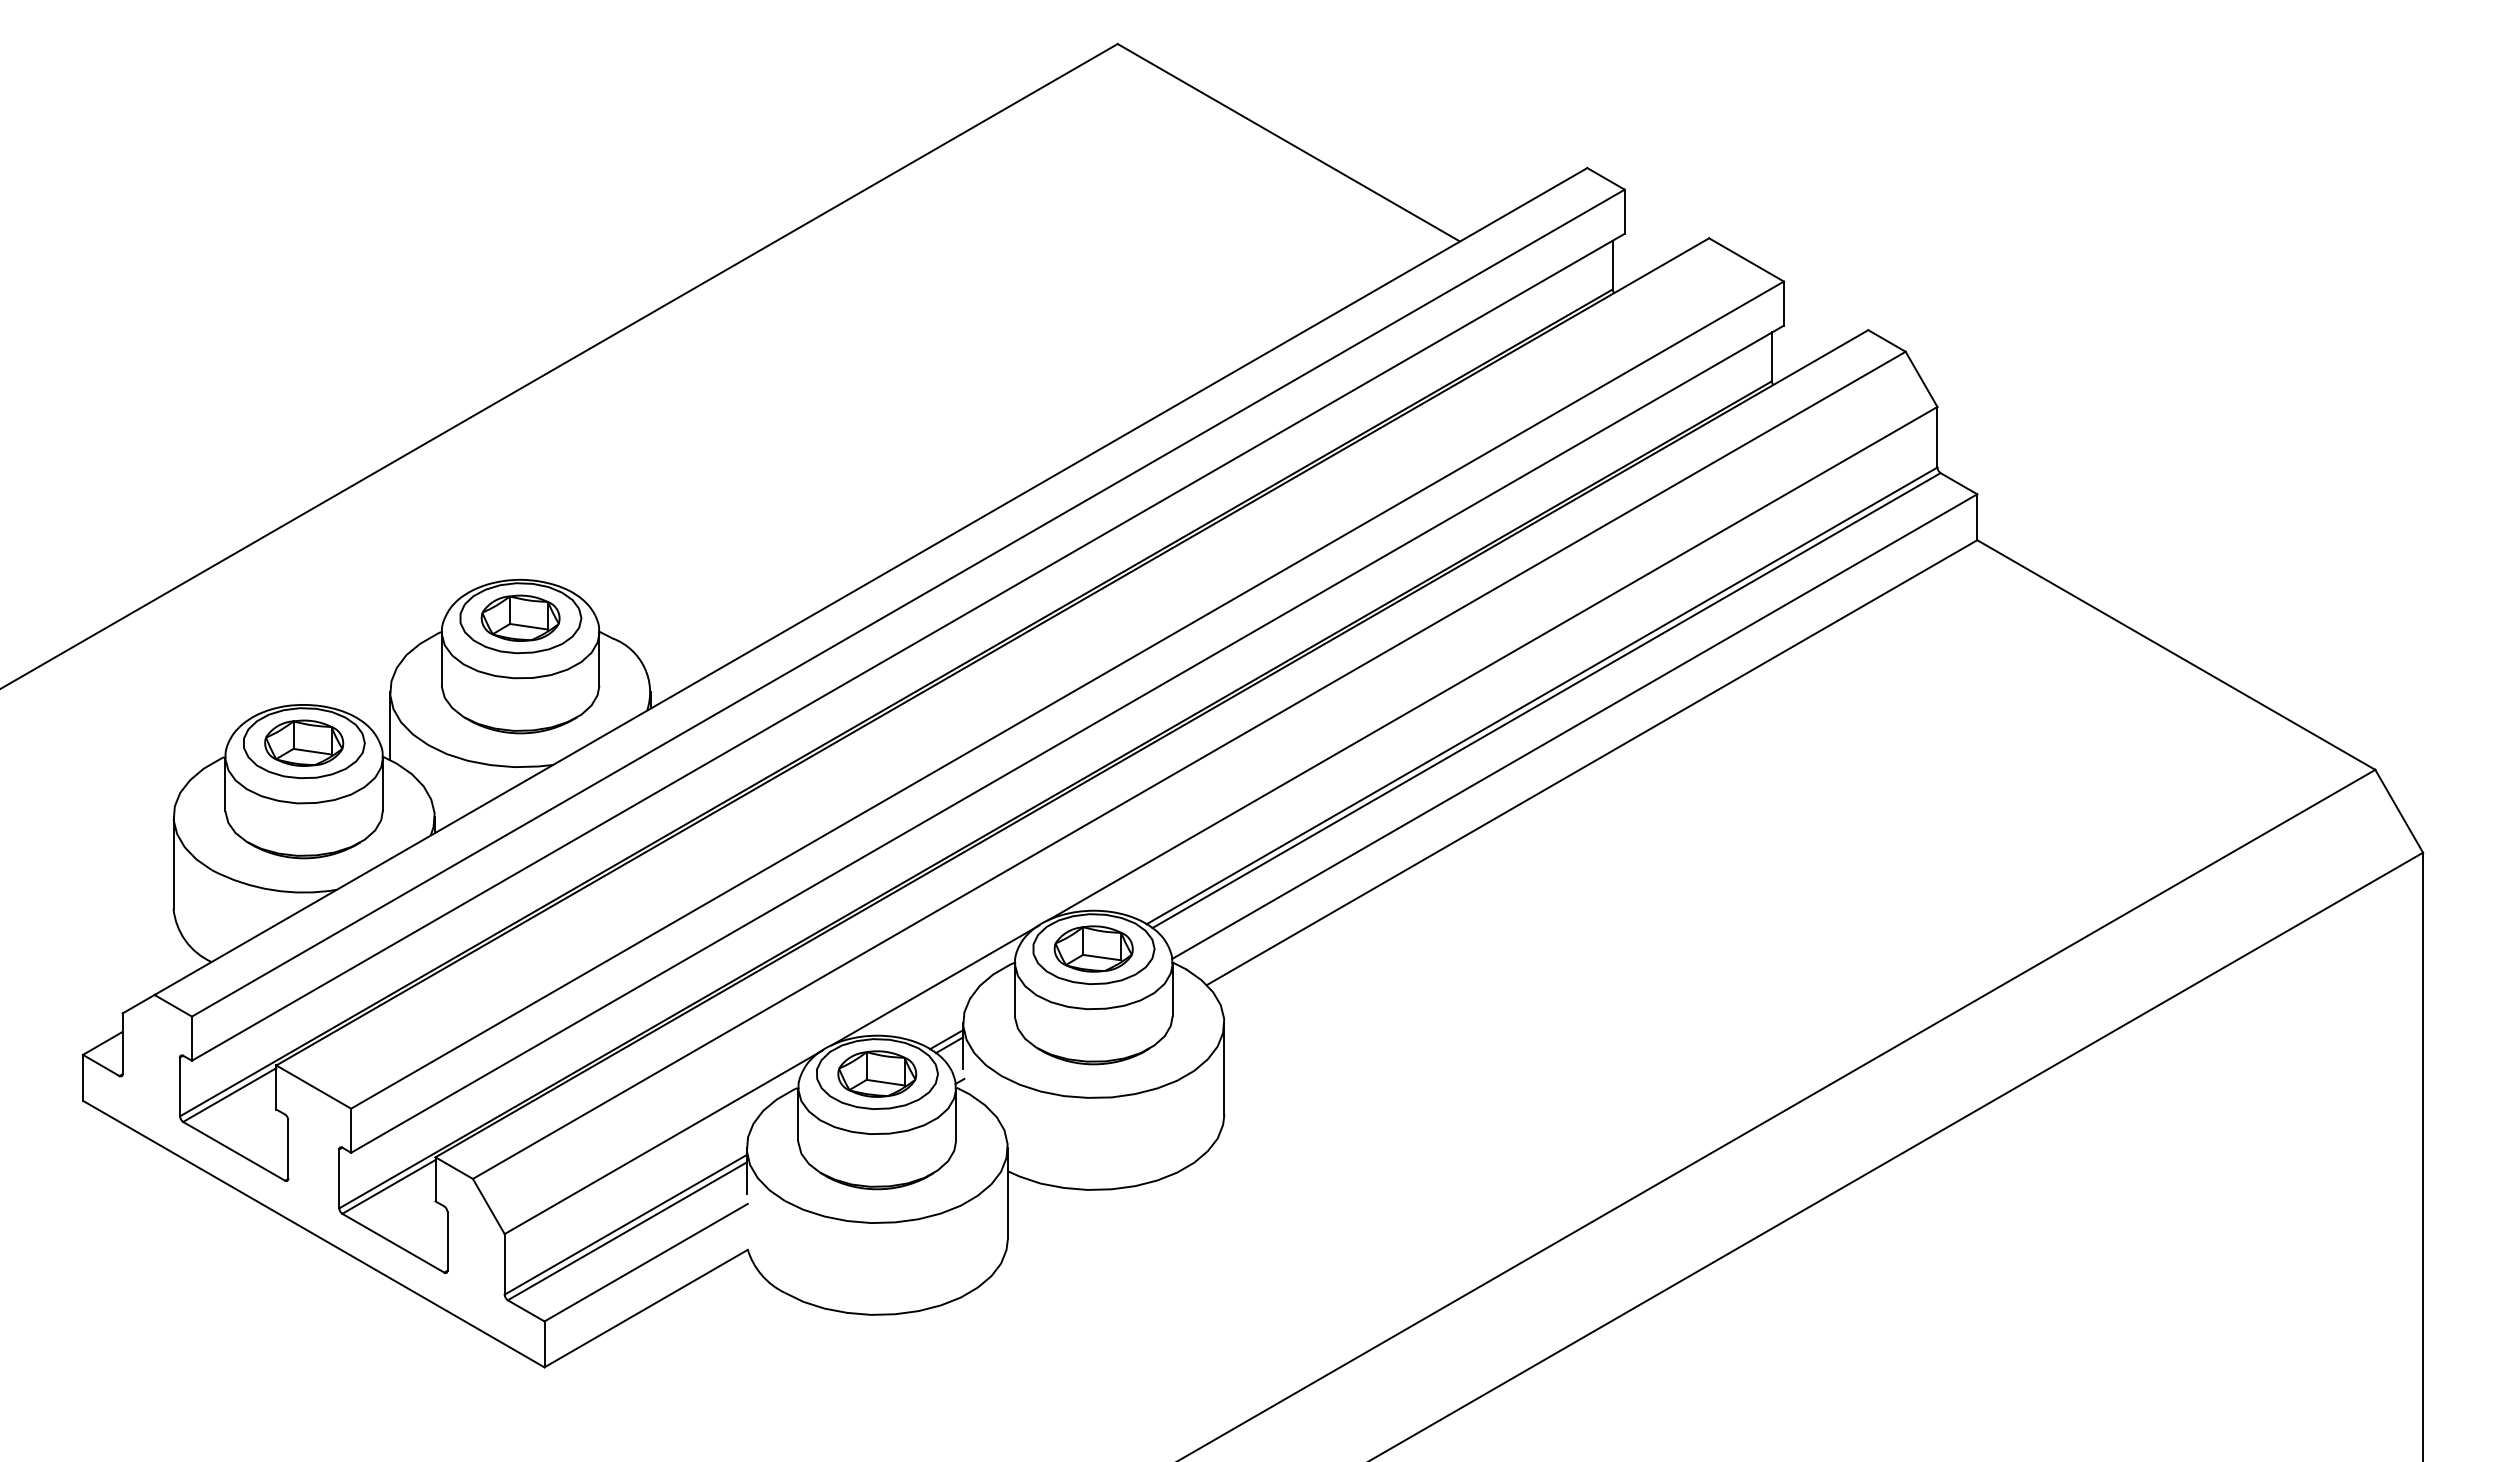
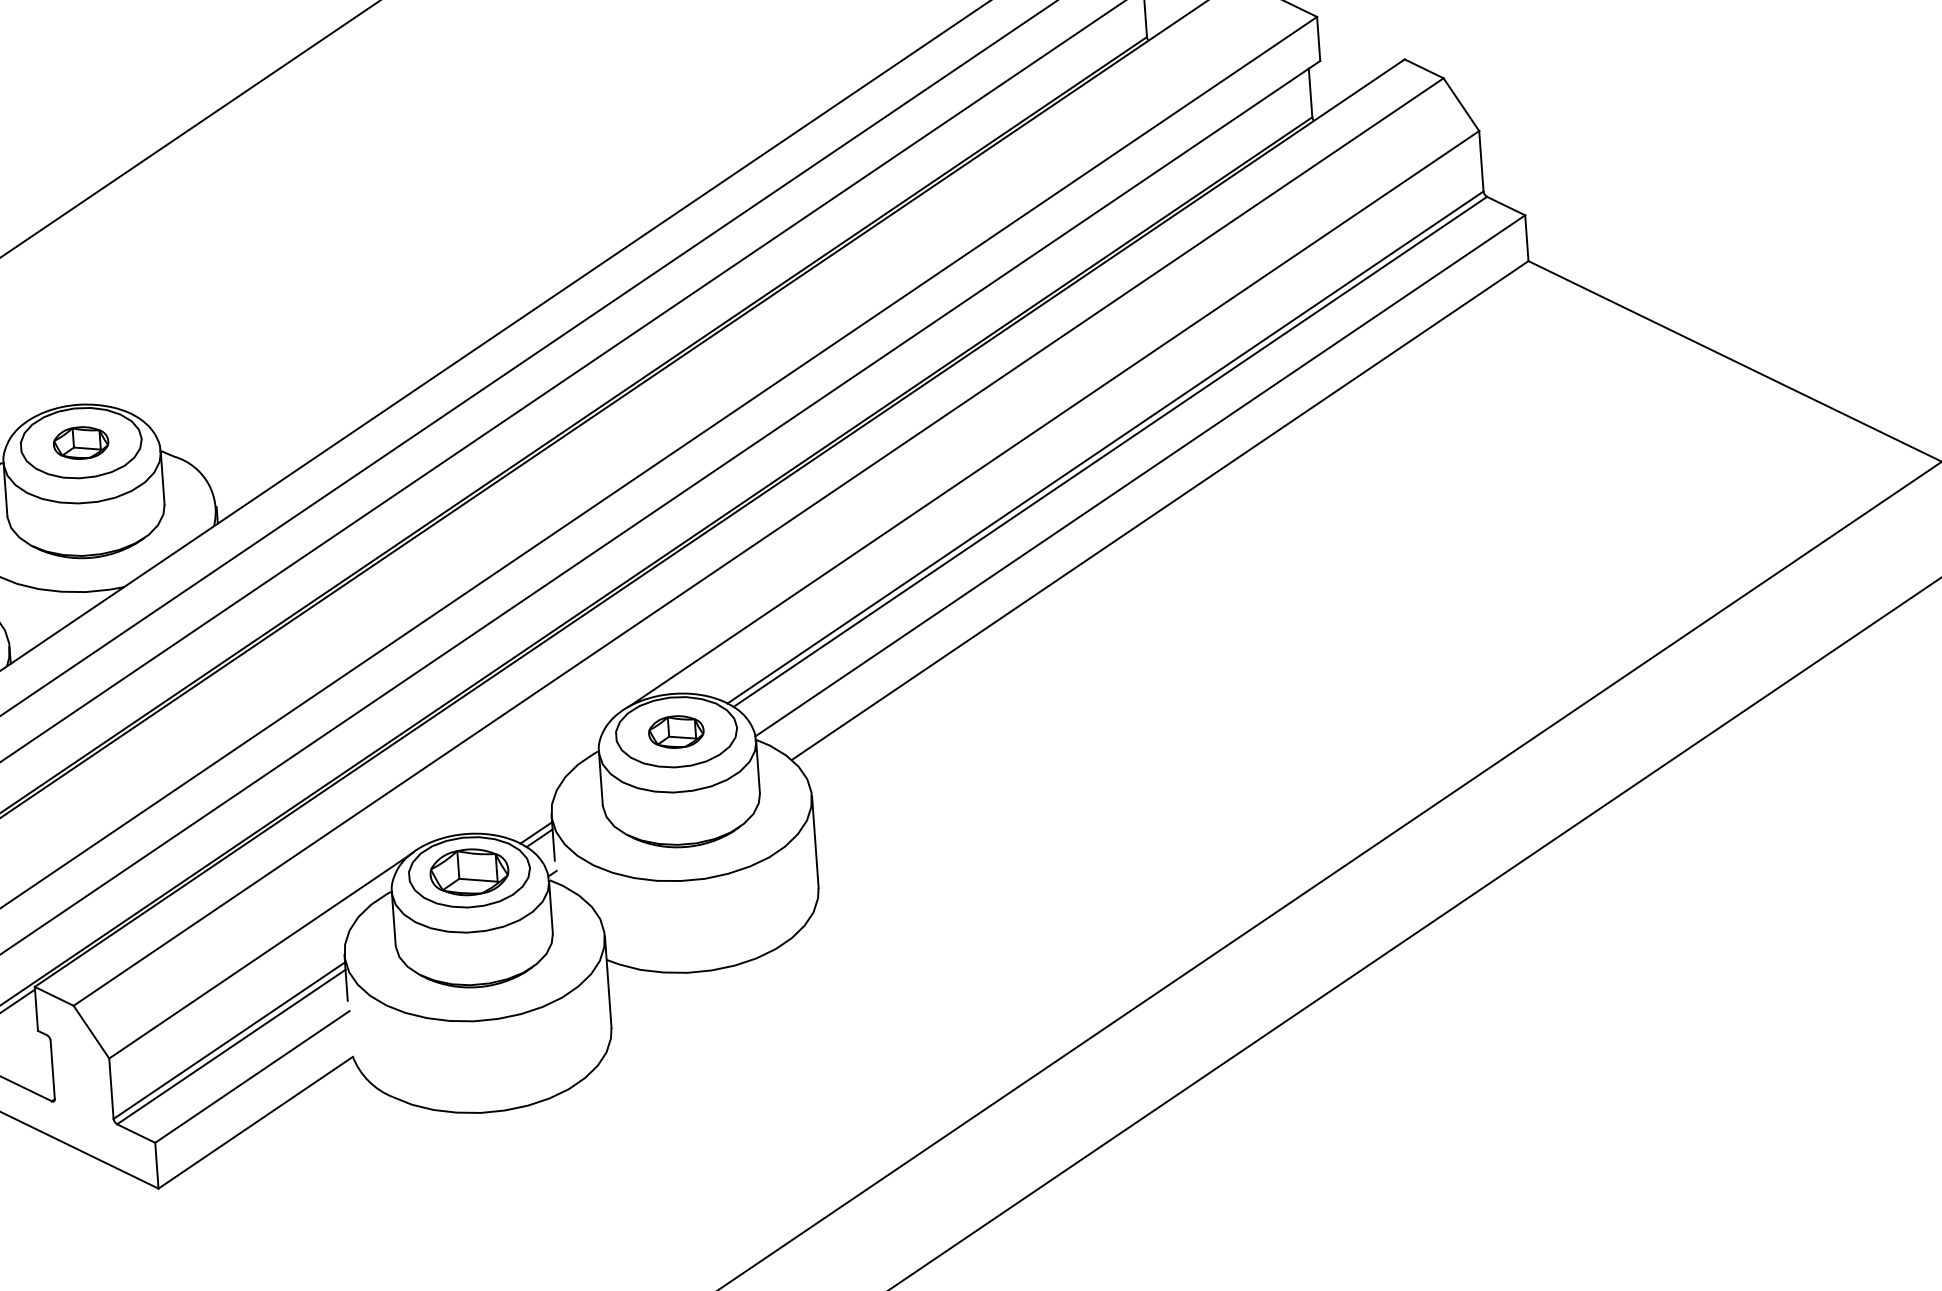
part: (520, 617) -> (80, 442), size x0.7
part: (1093, 948) -> (676, 731), size x0.7
line: (935, 985) -> (521, 779), removed

